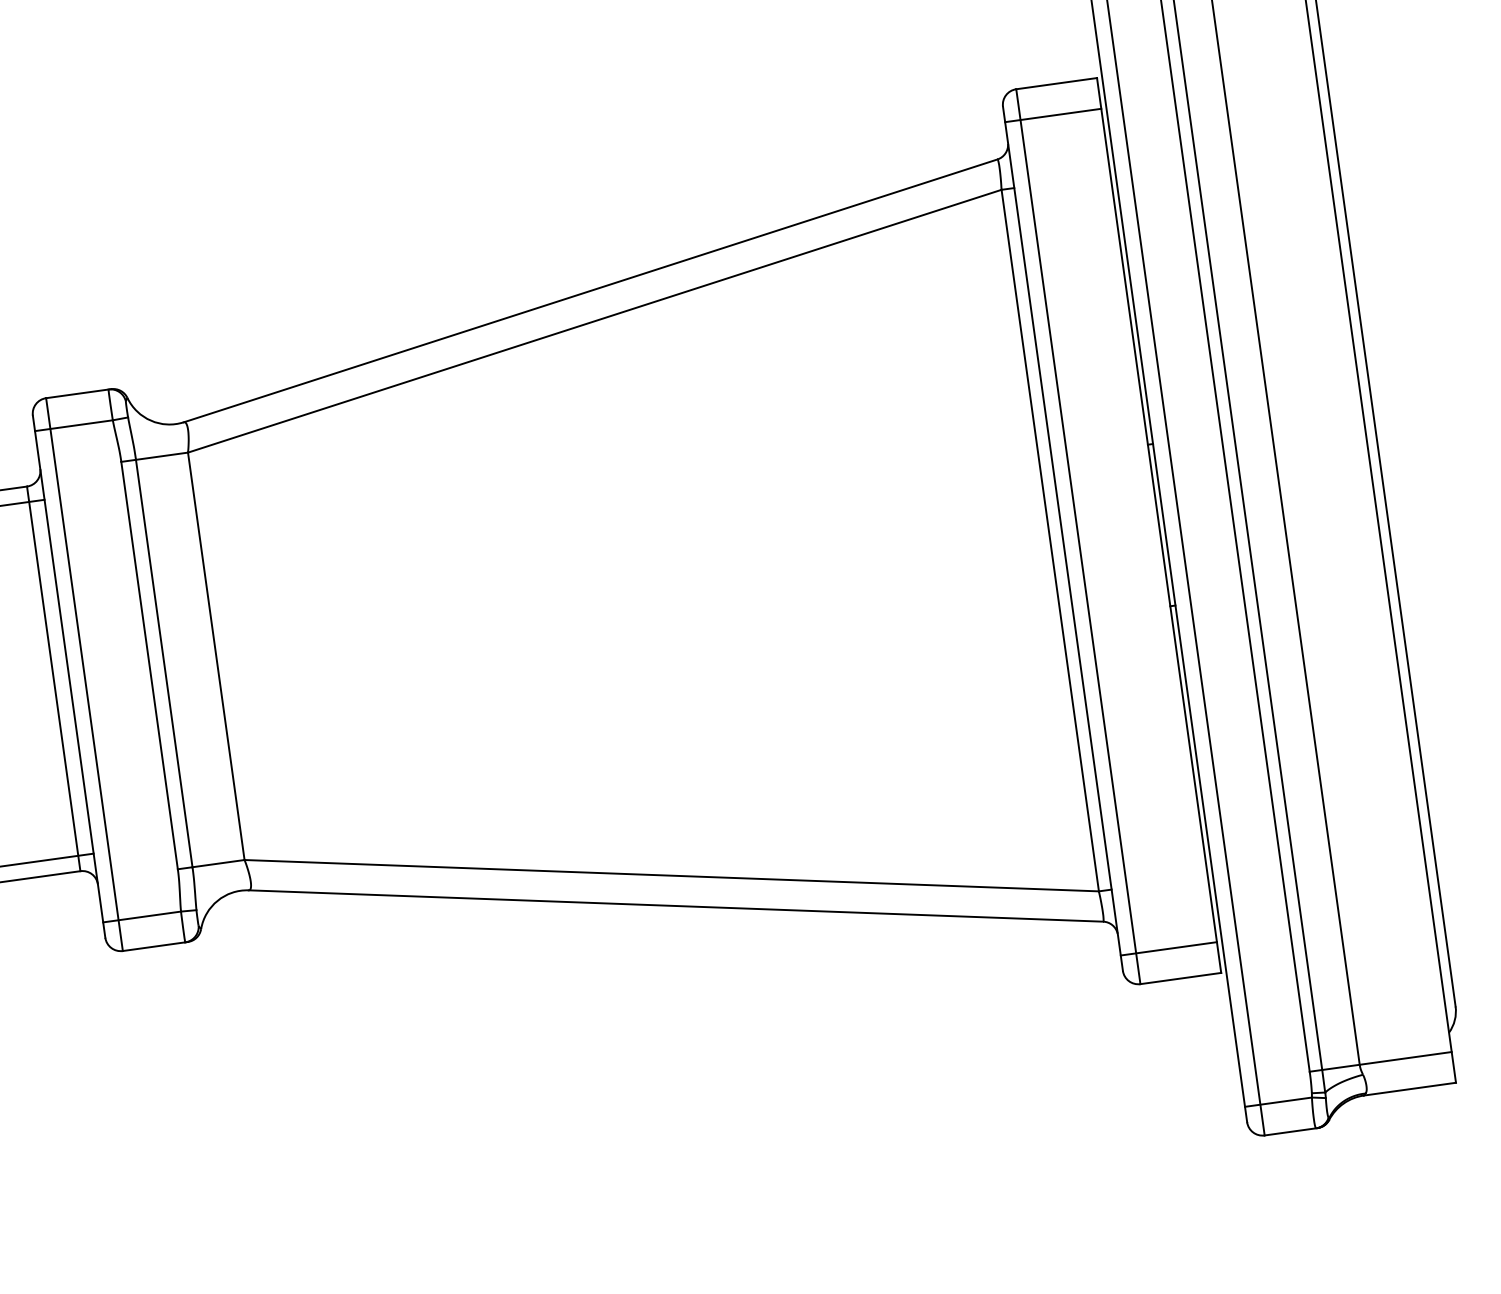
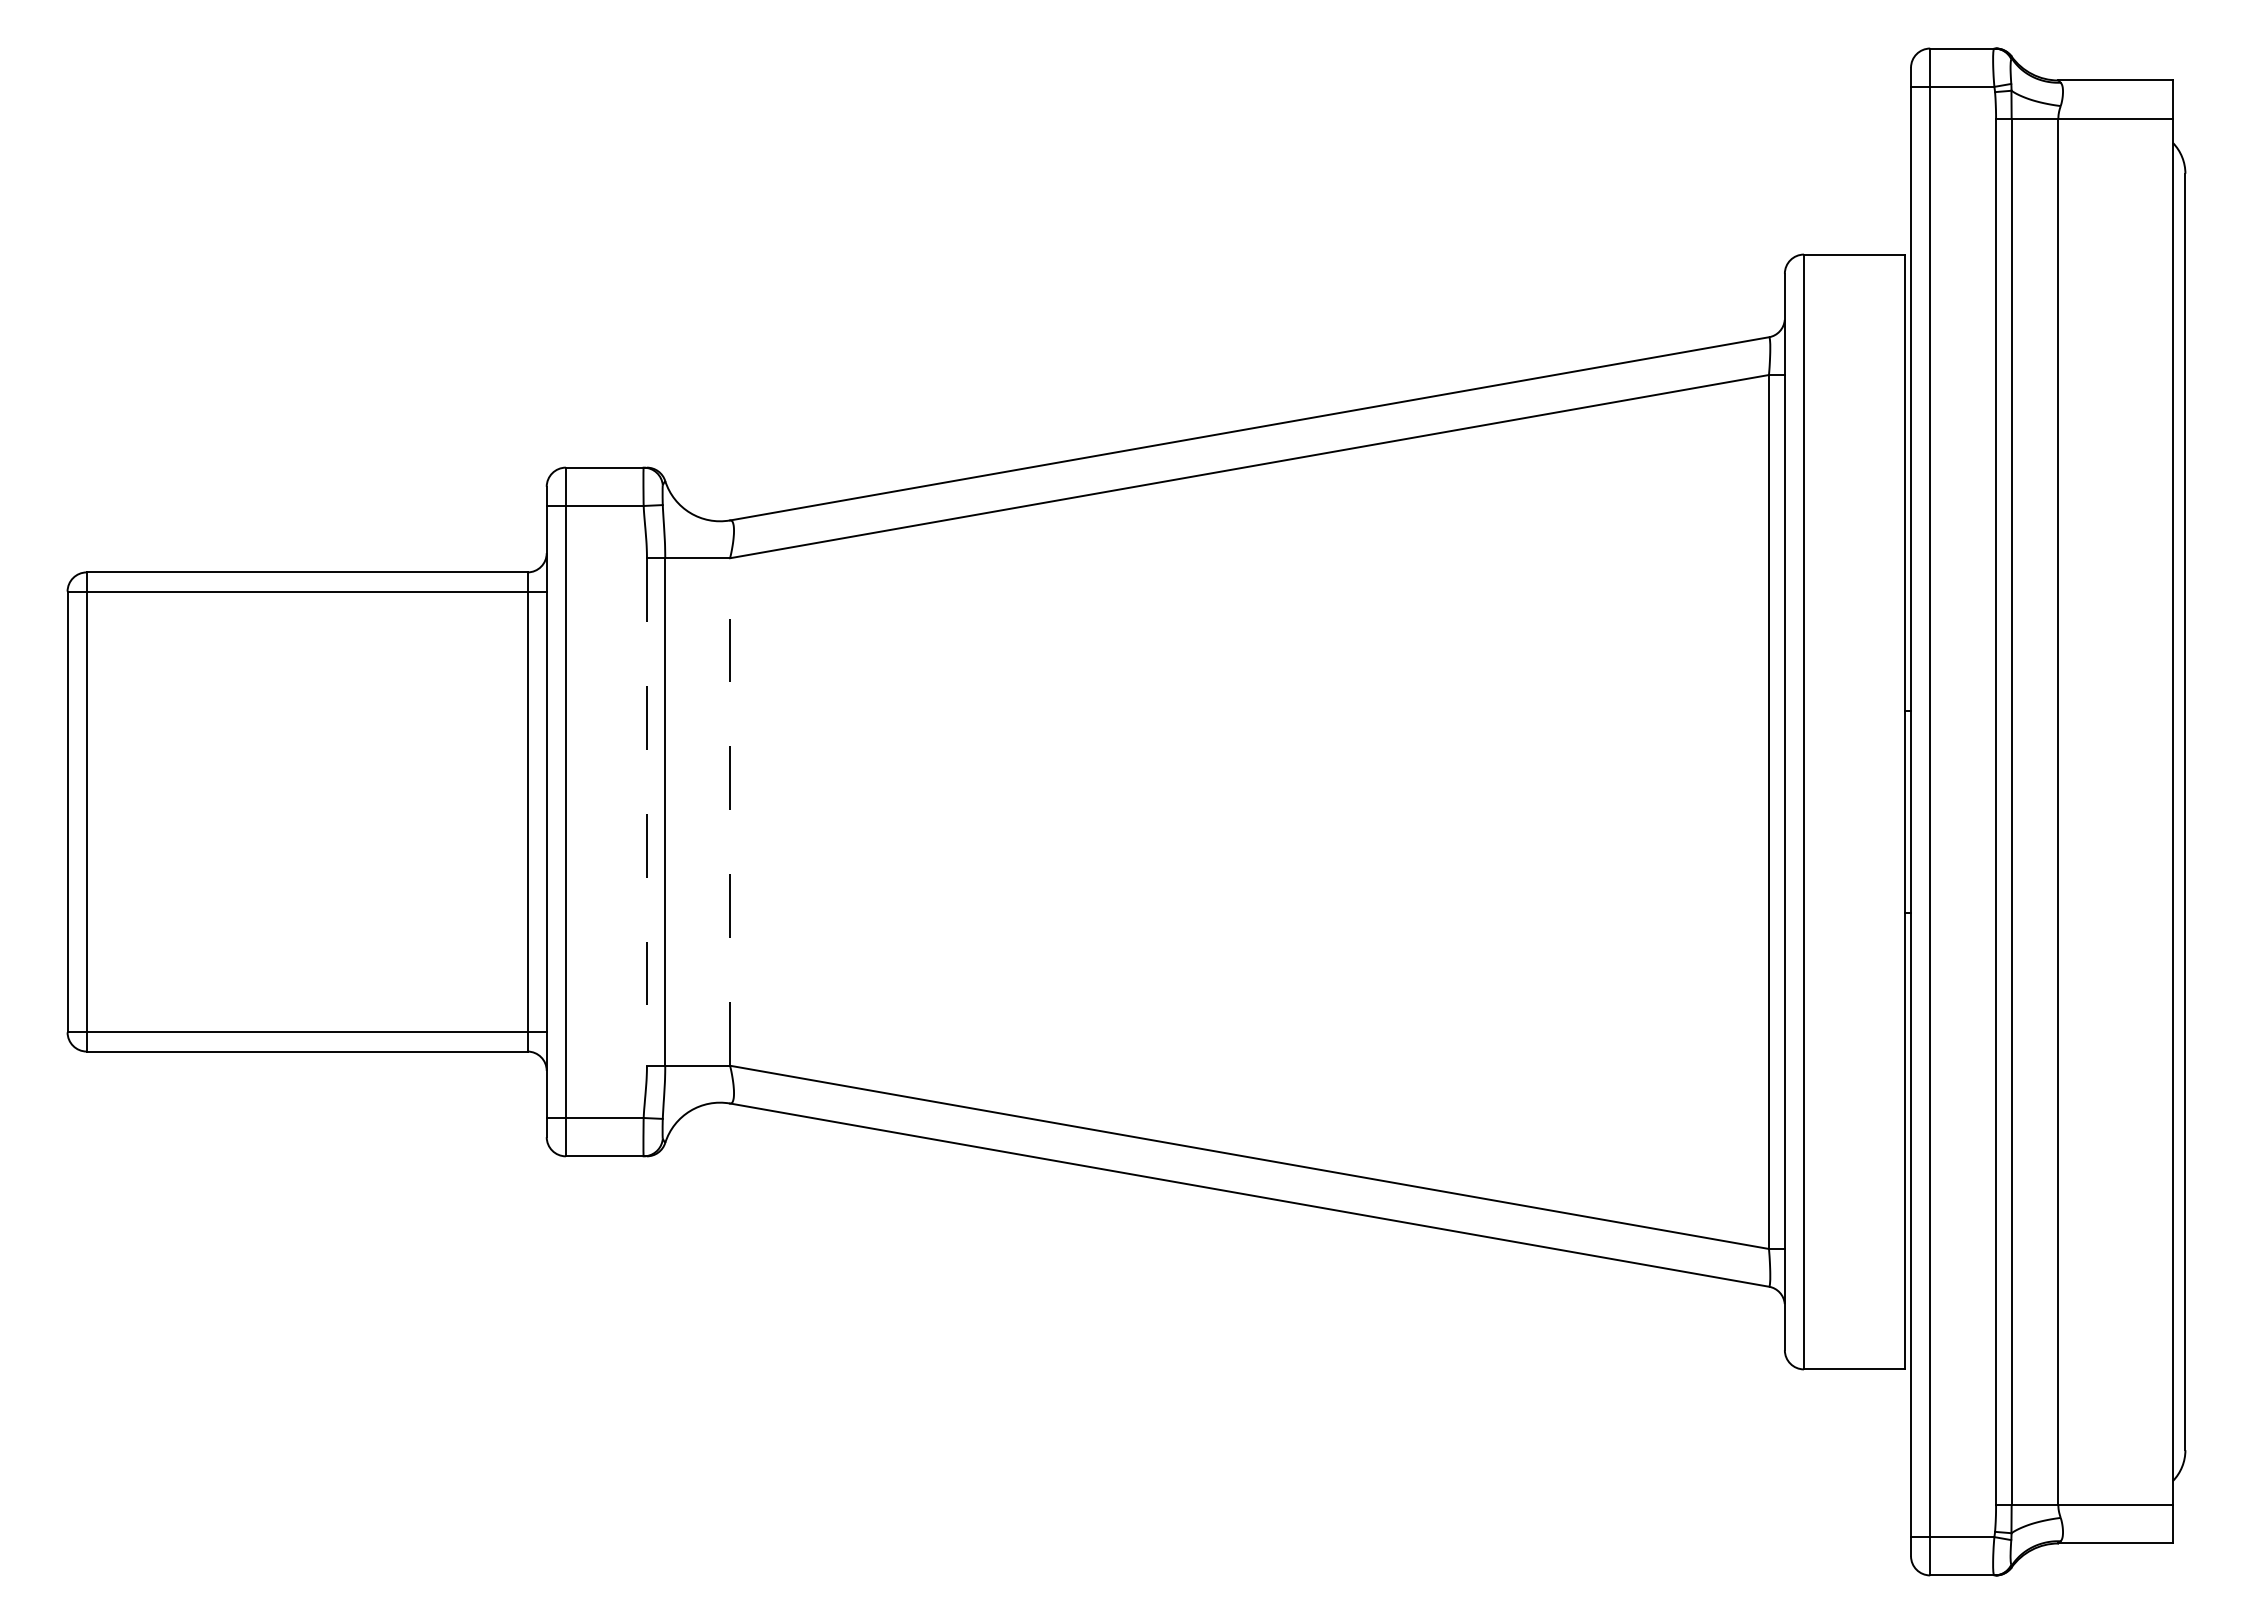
line: (1052, 115) -> (1844, 292), removed
line: (216, 655) -> (730, 811), solid -> dashed
line: (149, 665) -> (646, 811), solid -> dashed
line: (1168, 949) -> (1844, 1331), removed

